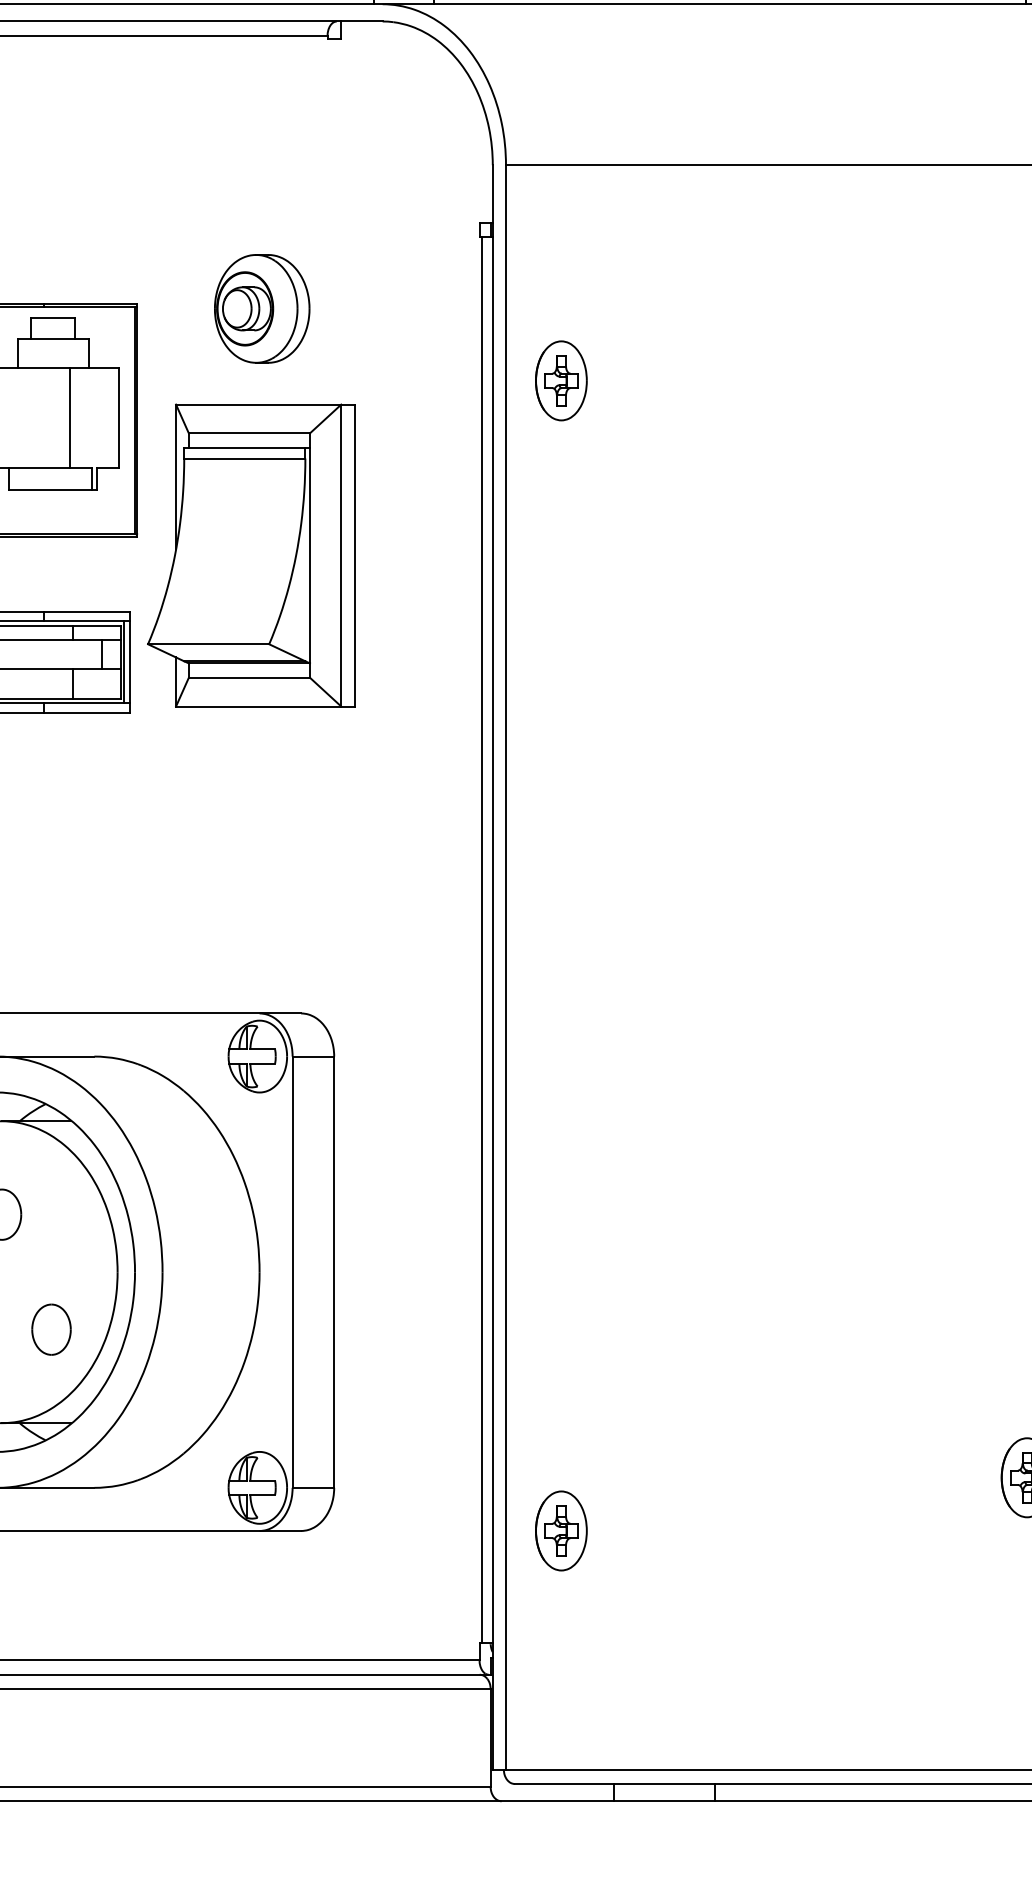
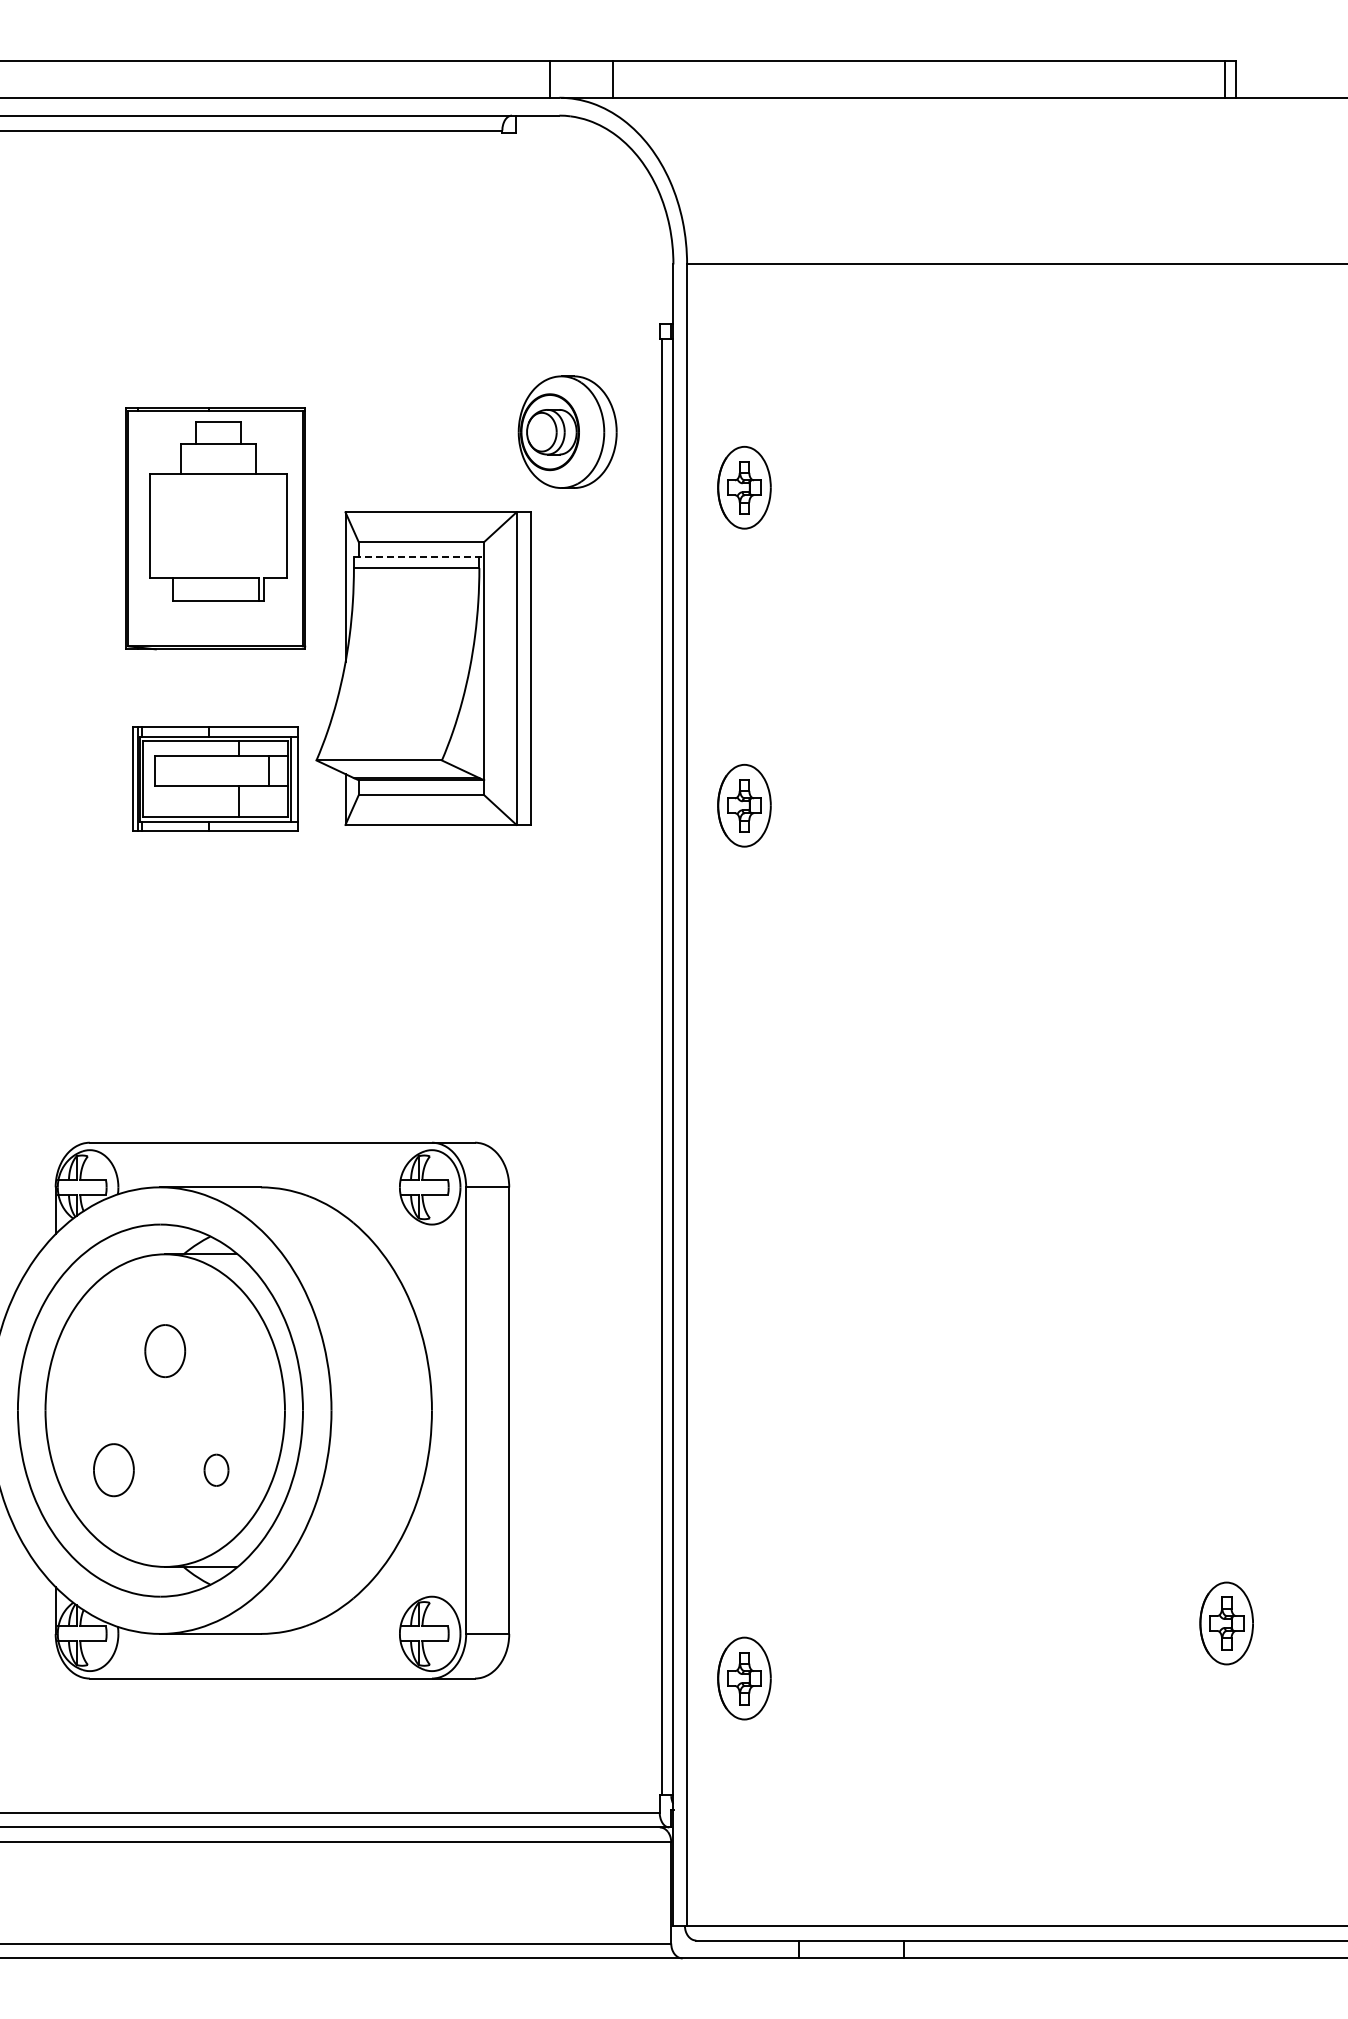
part: (262, 308) -> (567, 431), moved
line: (70, 418) -> (236, 526), removed
line: (247, 447) -> (419, 556), solid -> dashed
part: (561, 687) -> (744, 805), added
part: (51, 1330) -> (216, 1470), size x0.6

